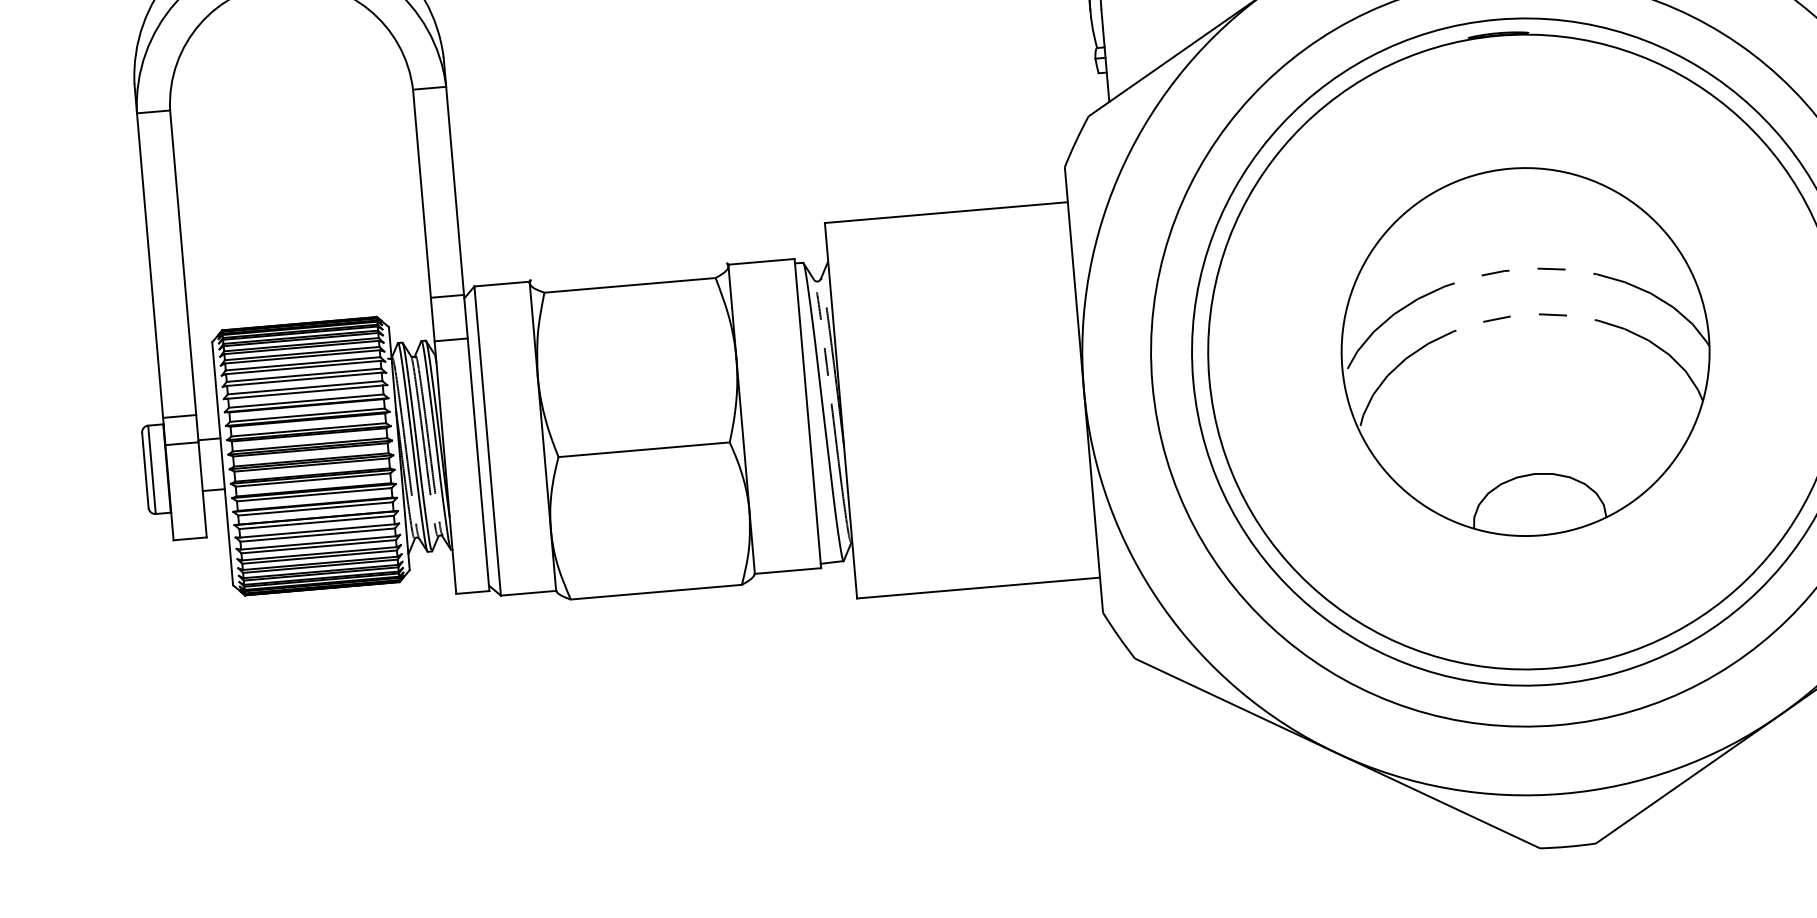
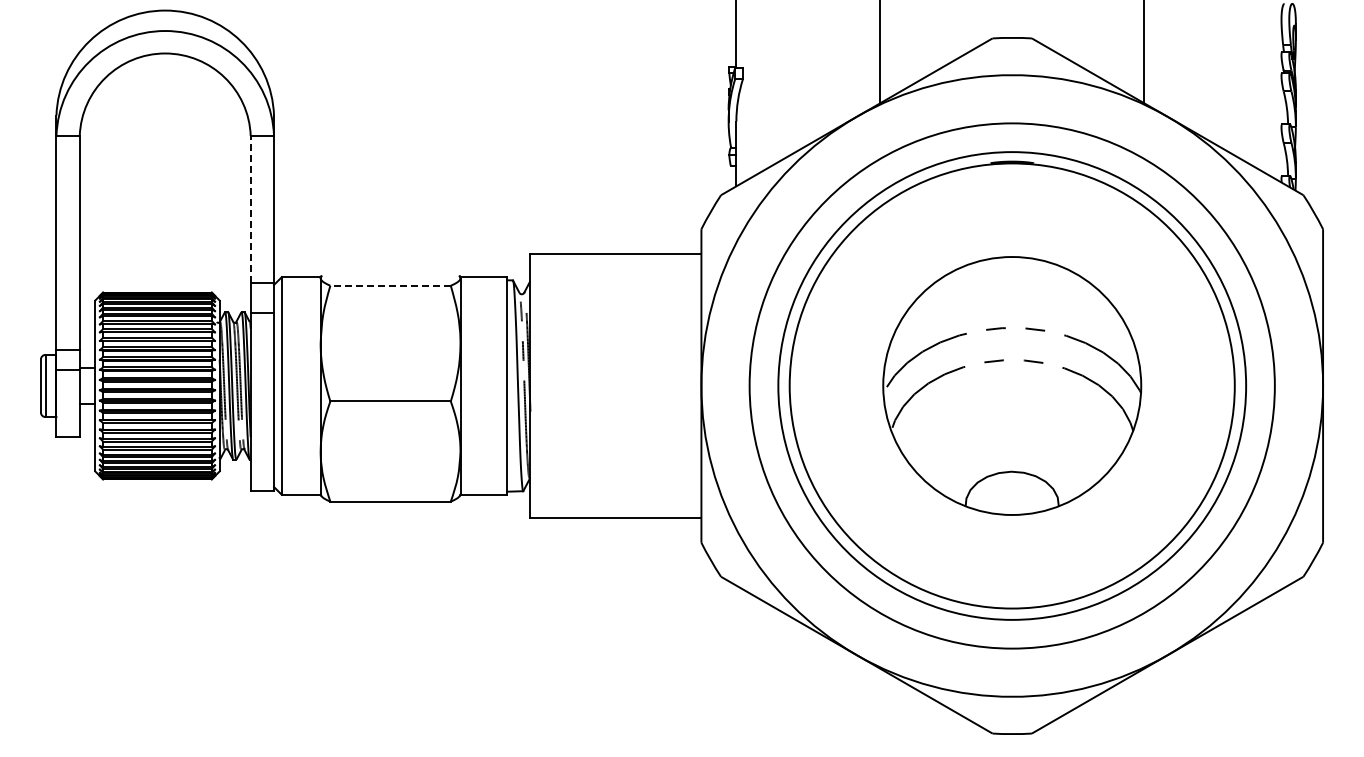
line: (421, 192) -> (250, 208), solid -> dashed
line: (629, 284) -> (390, 285), solid -> dashed

